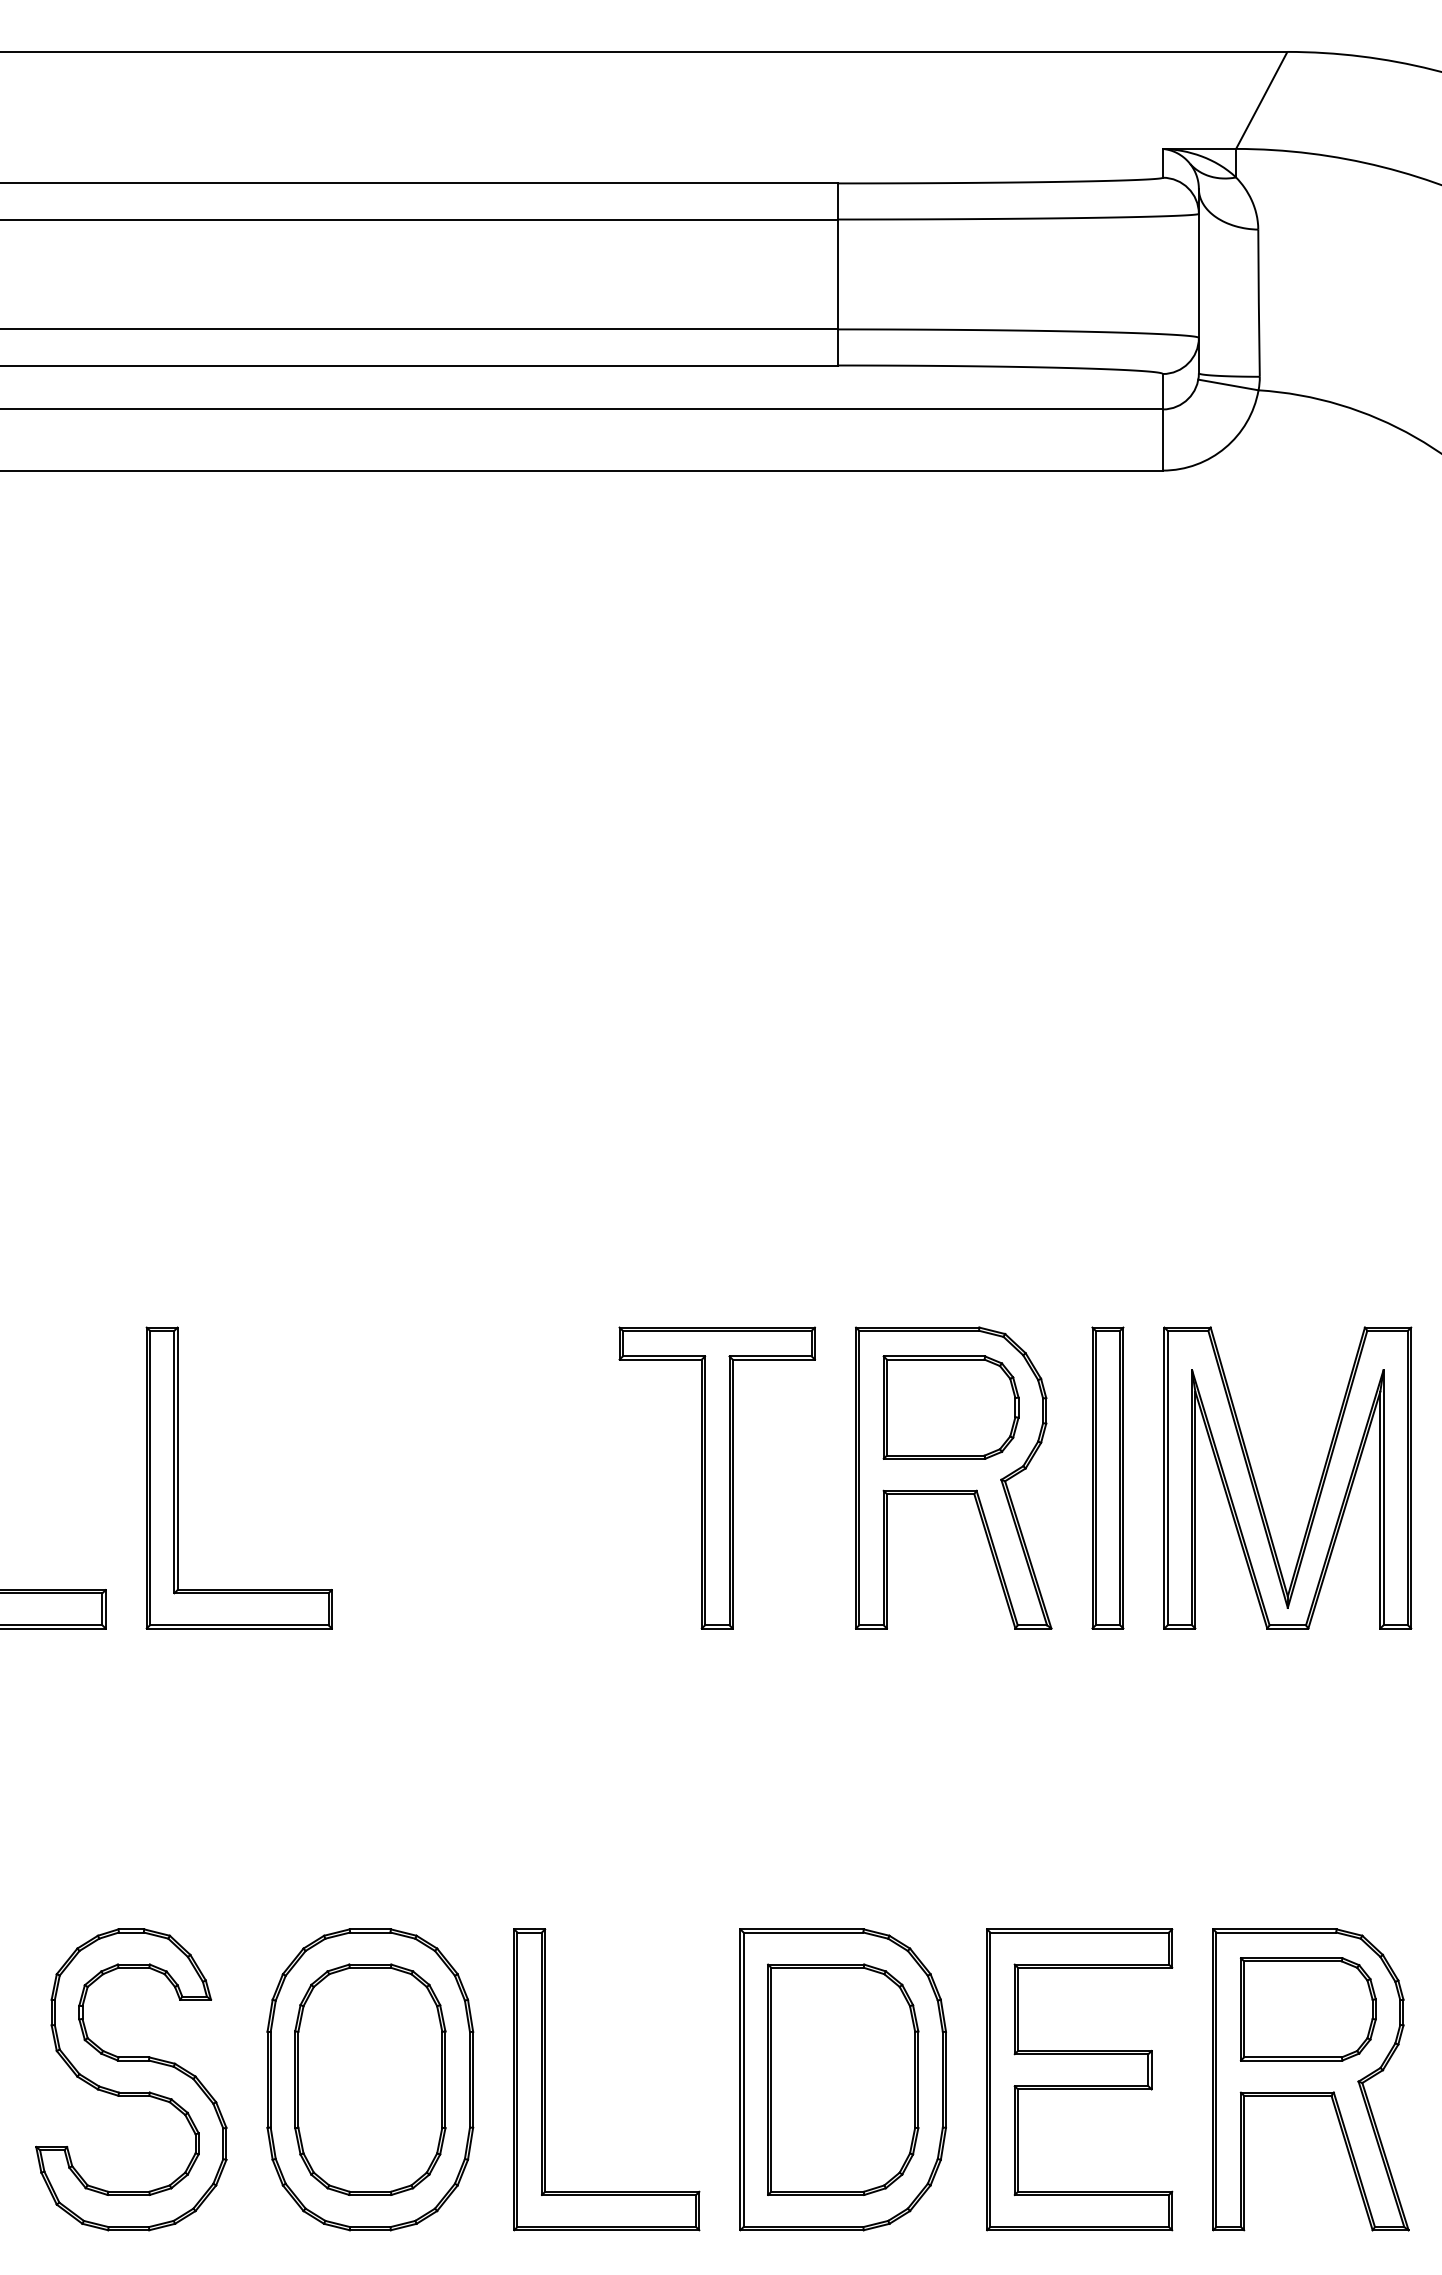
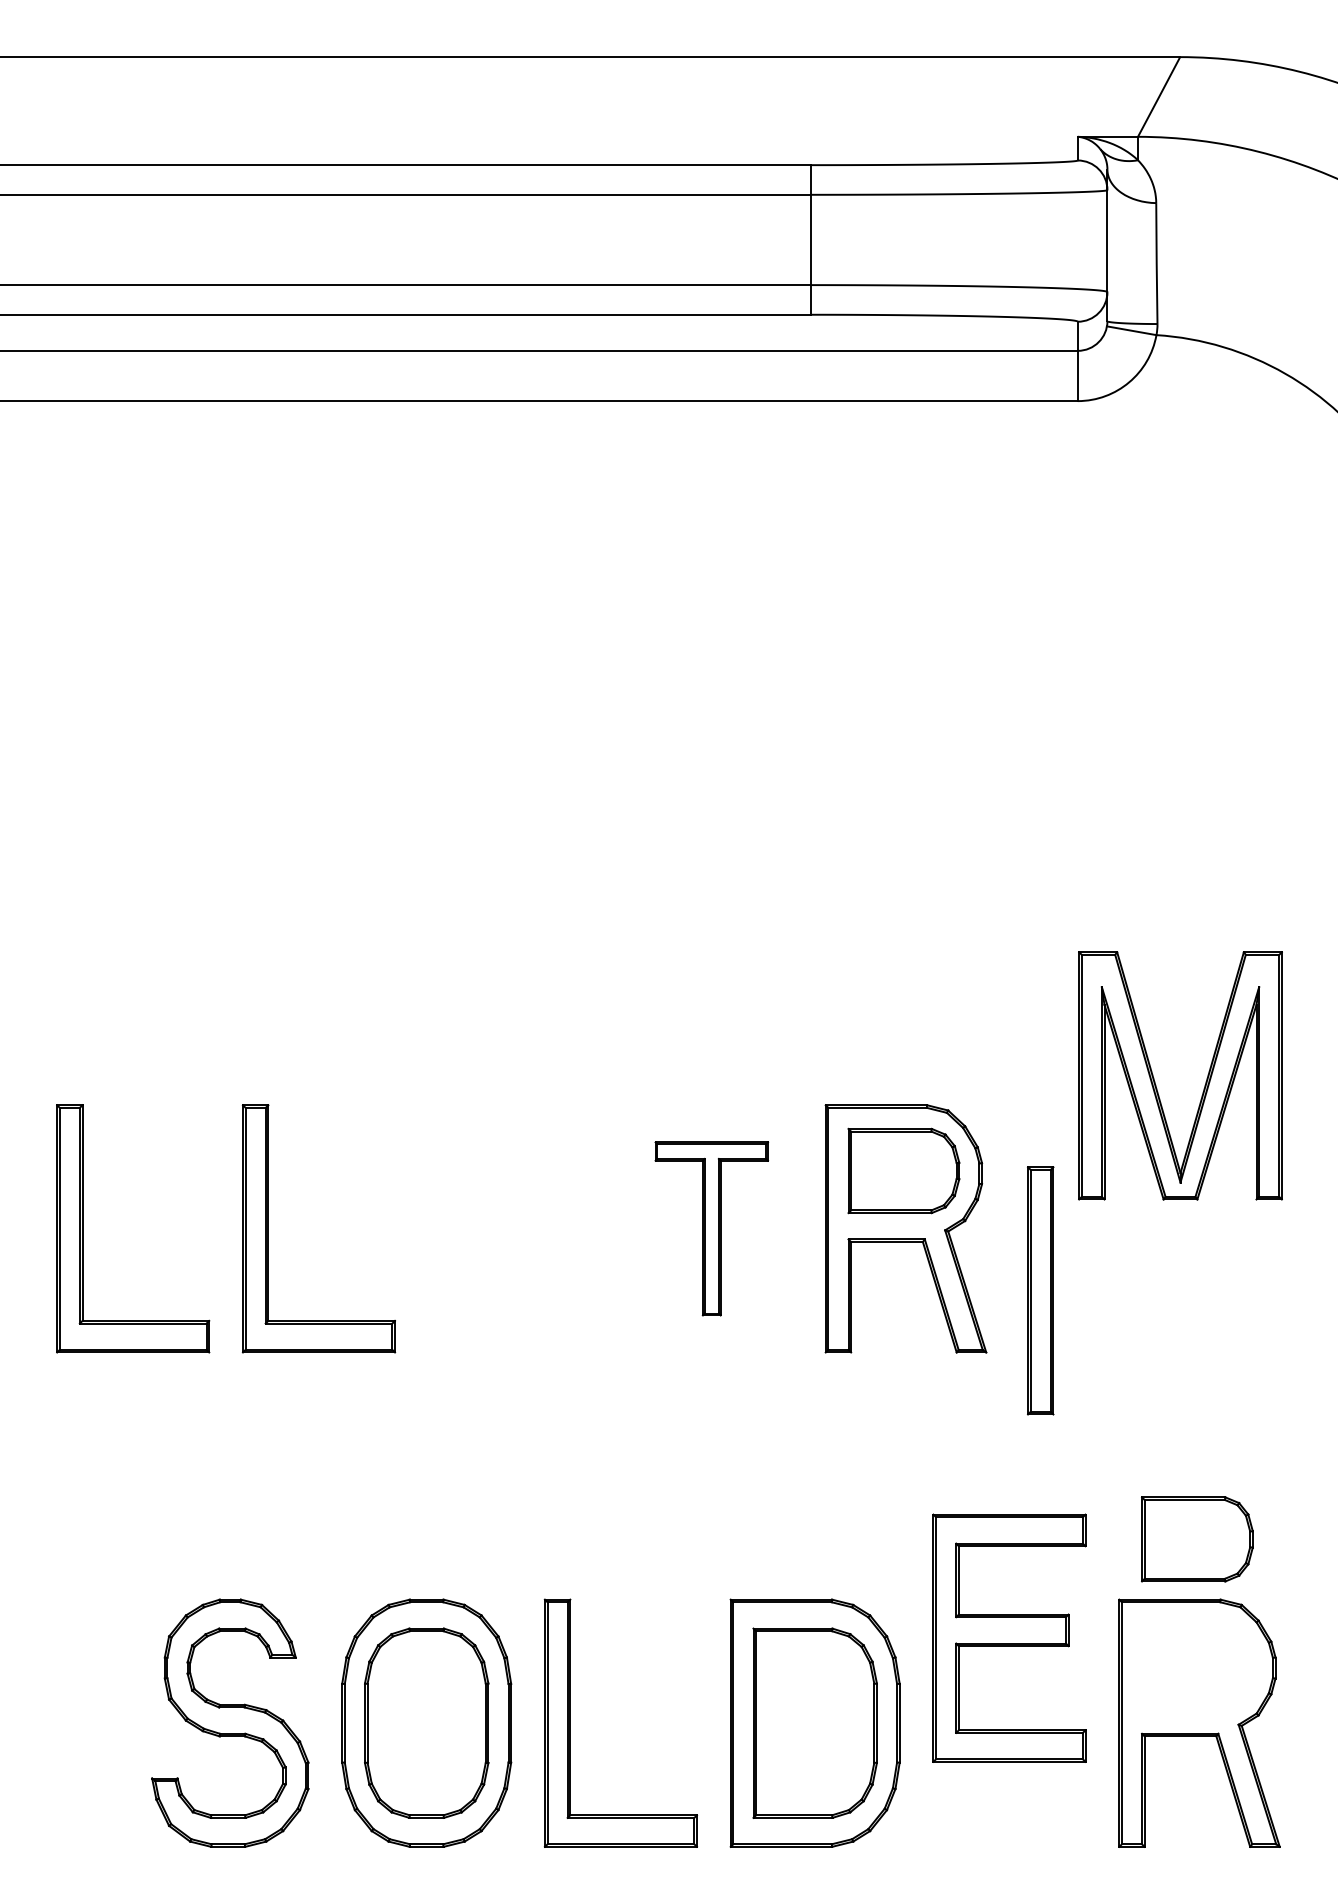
part: (716, 1477) -> (711, 1228), size x0.7
part: (1107, 1477) -> (1040, 1290), moved
part: (1257, 1484) -> (1155, 1081), moved
part: (1308, 2009) -> (1197, 1539), moved
part: (1079, 2078) -> (1009, 1637), moved

